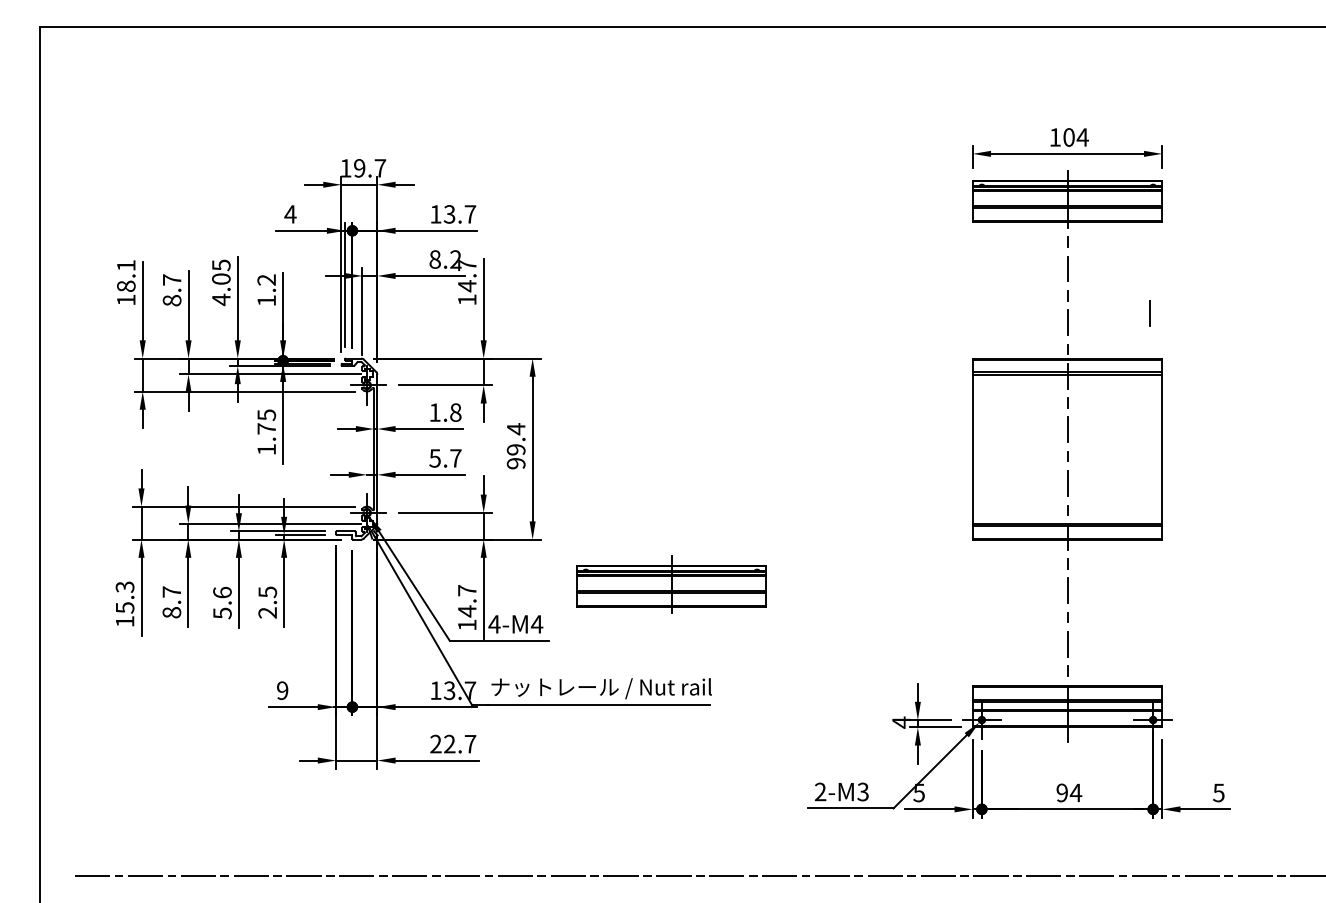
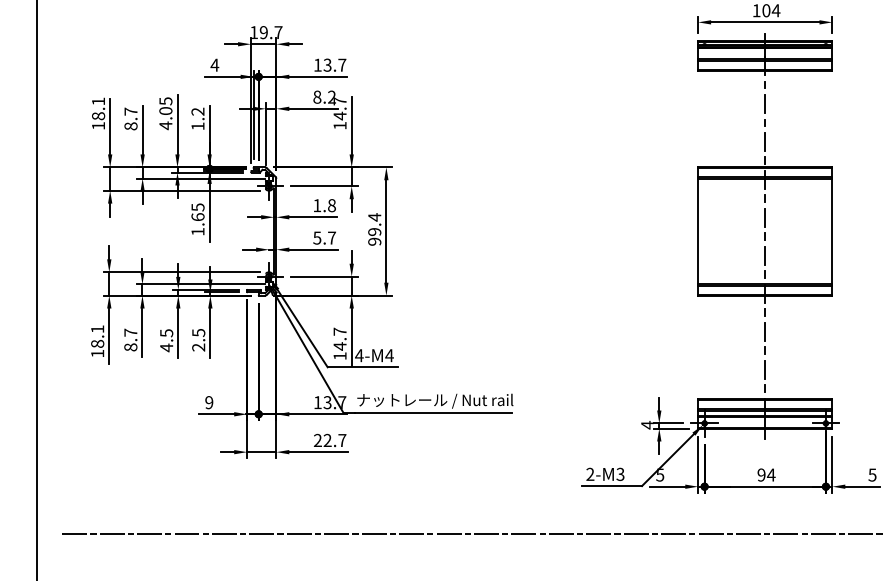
line: (1149, 313) -> (823, 135), removed
text: (266, 428) -> (197, 216), 1.75 -> 1.65
part: (671, 584) -> (484, 327), removed
text: (124, 597) -> (97, 336), 15.3 -> 18.1
text: (222, 602) -> (166, 340), 5.6 -> 4.5

